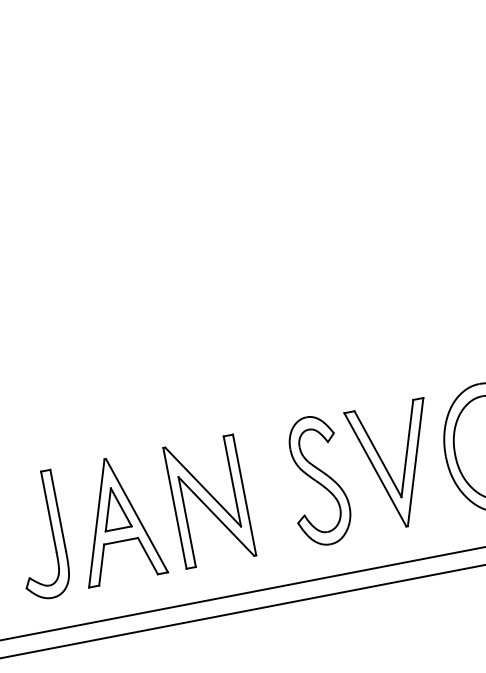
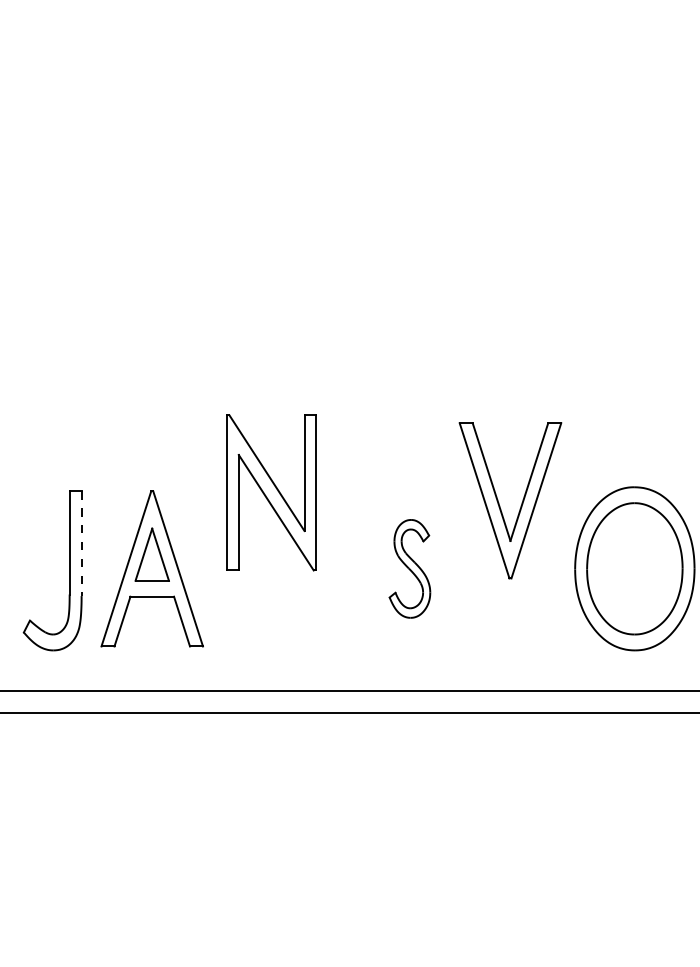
part: (387, 468) -> (499, 502), moved
part: (316, 480) -> (409, 568), size x0.6
part: (209, 501) -> (271, 492), moved
line: (58, 511) -> (81, 544), solid -> dashed

